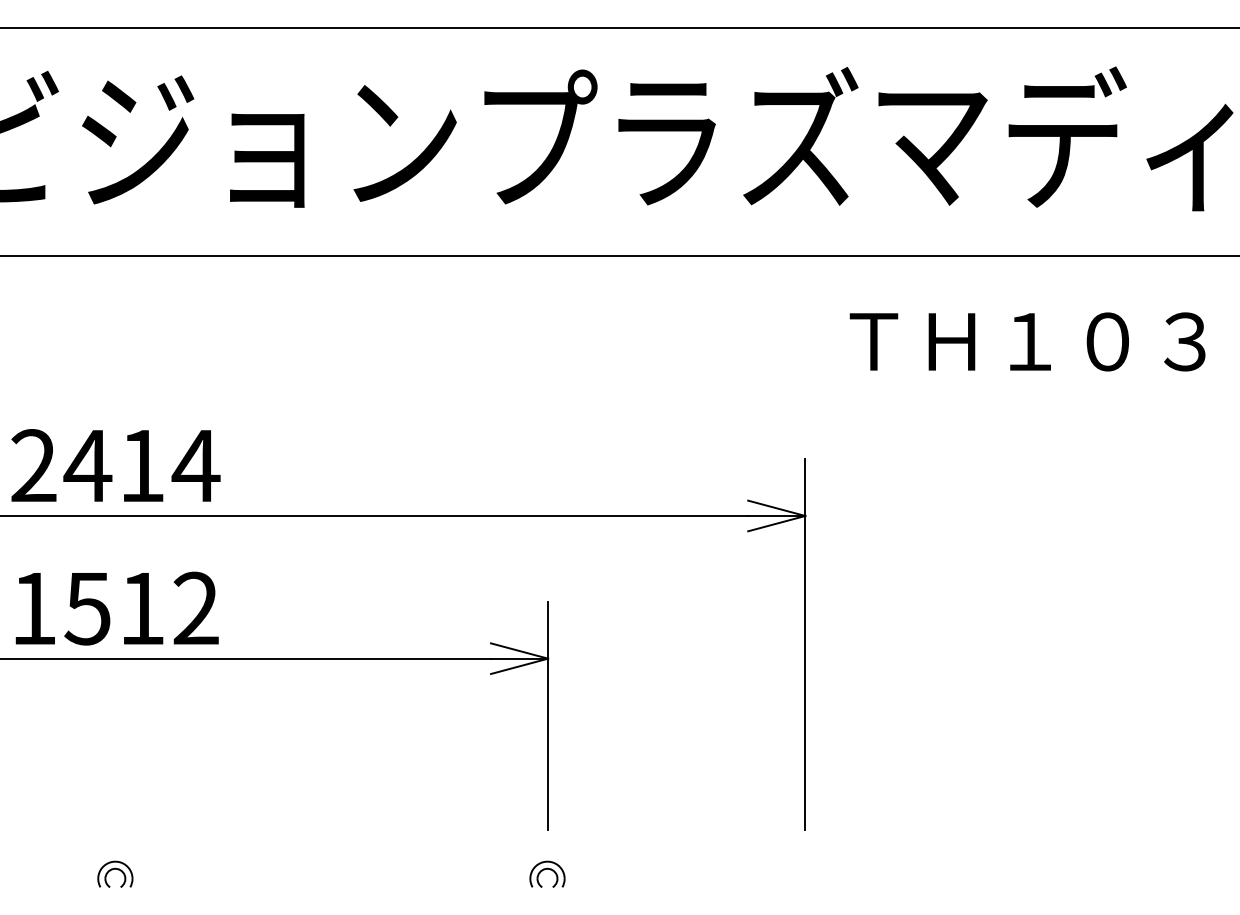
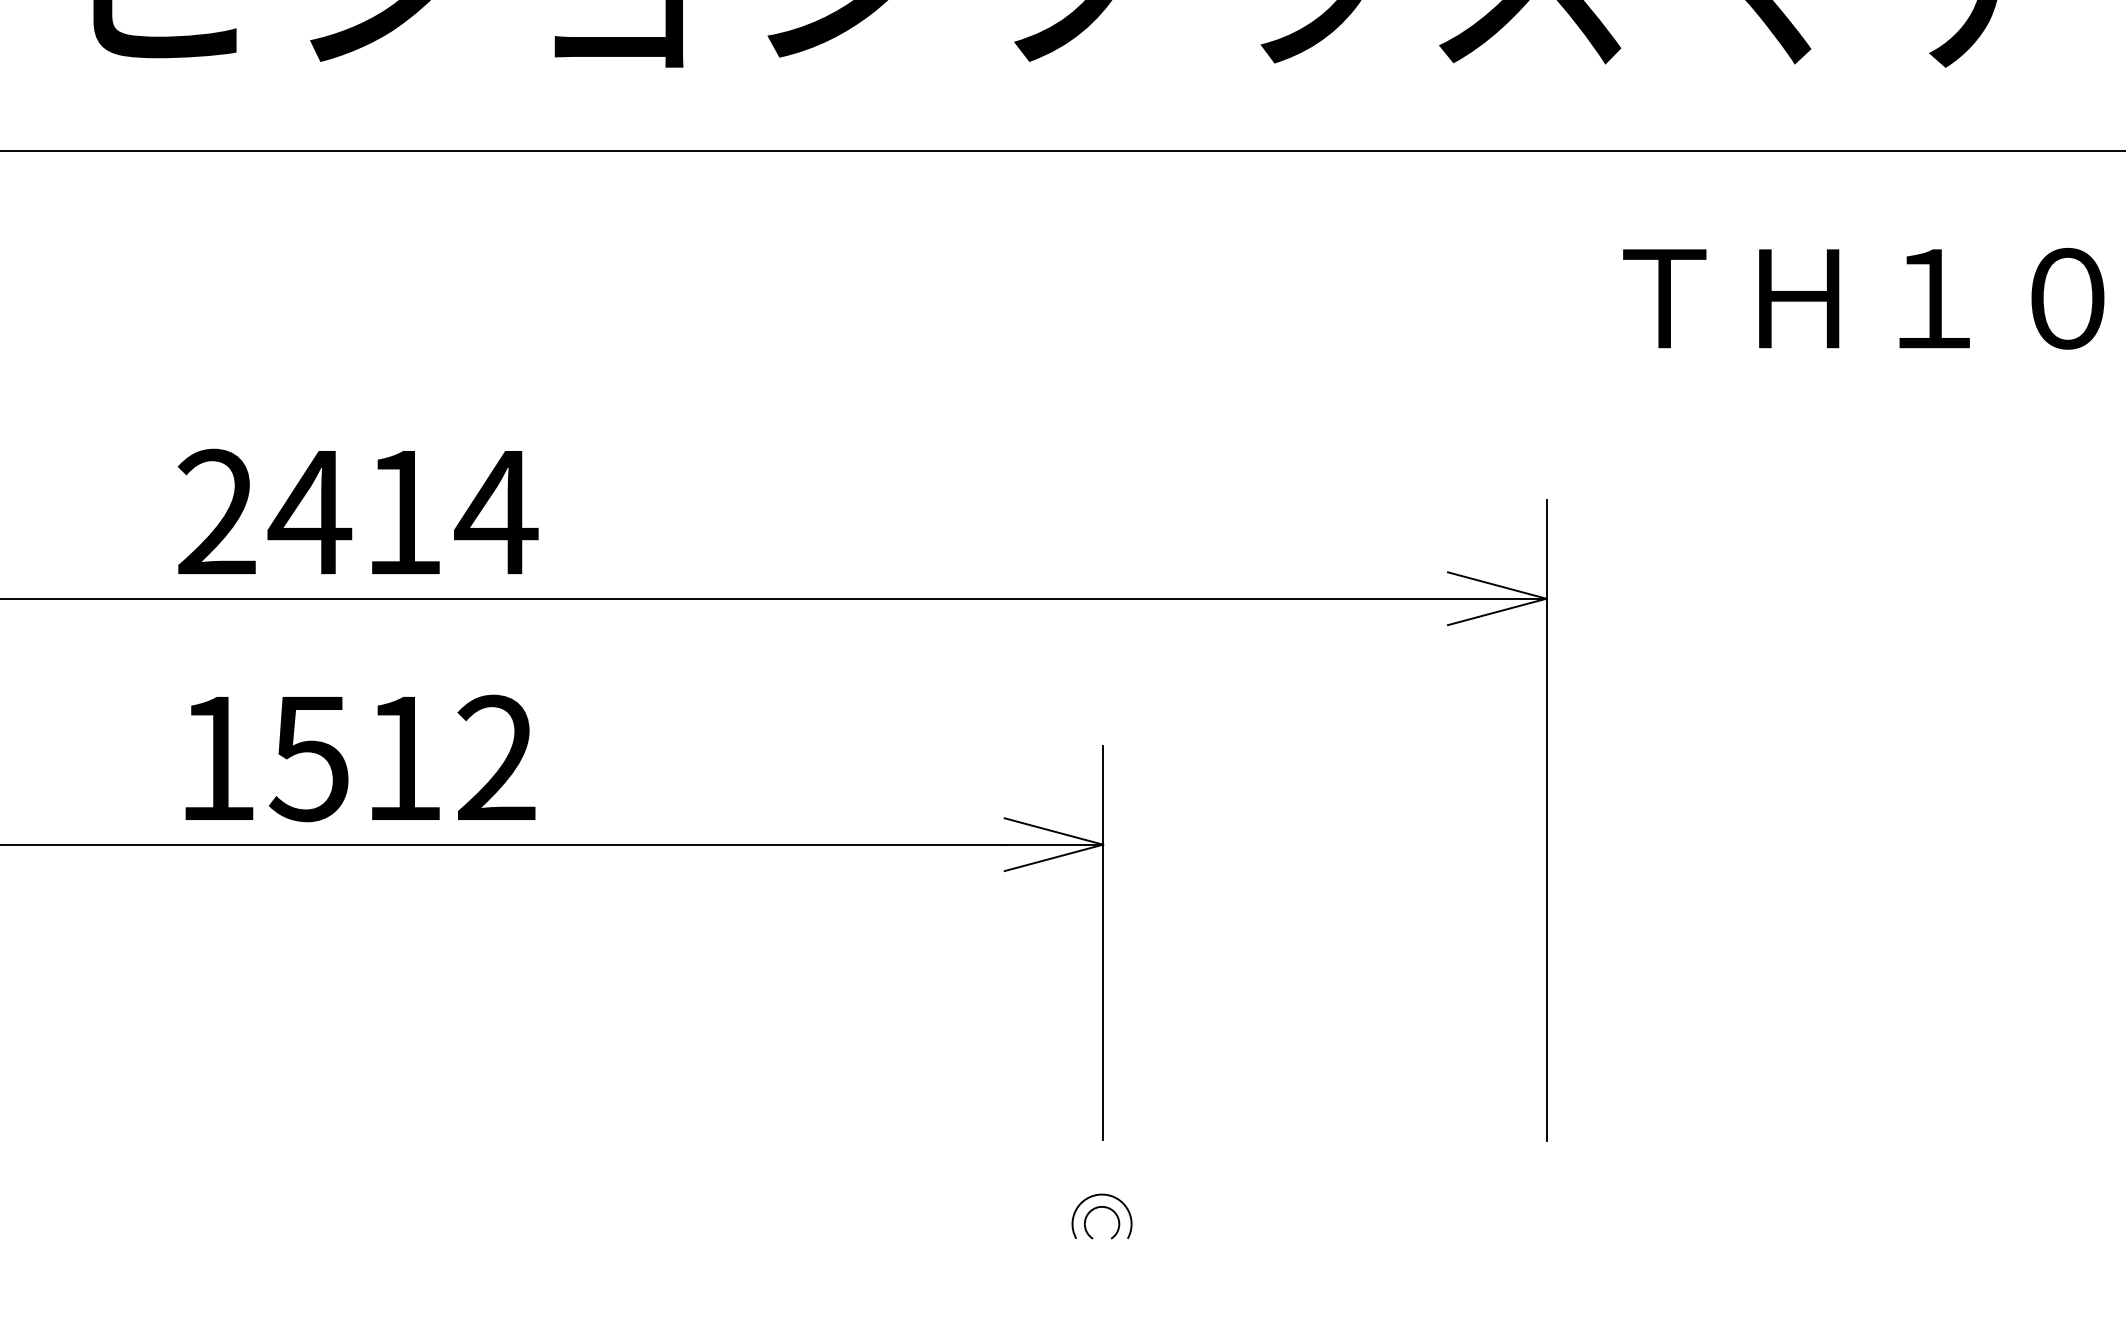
part: (115, 873) -> (357, 1214), removed

